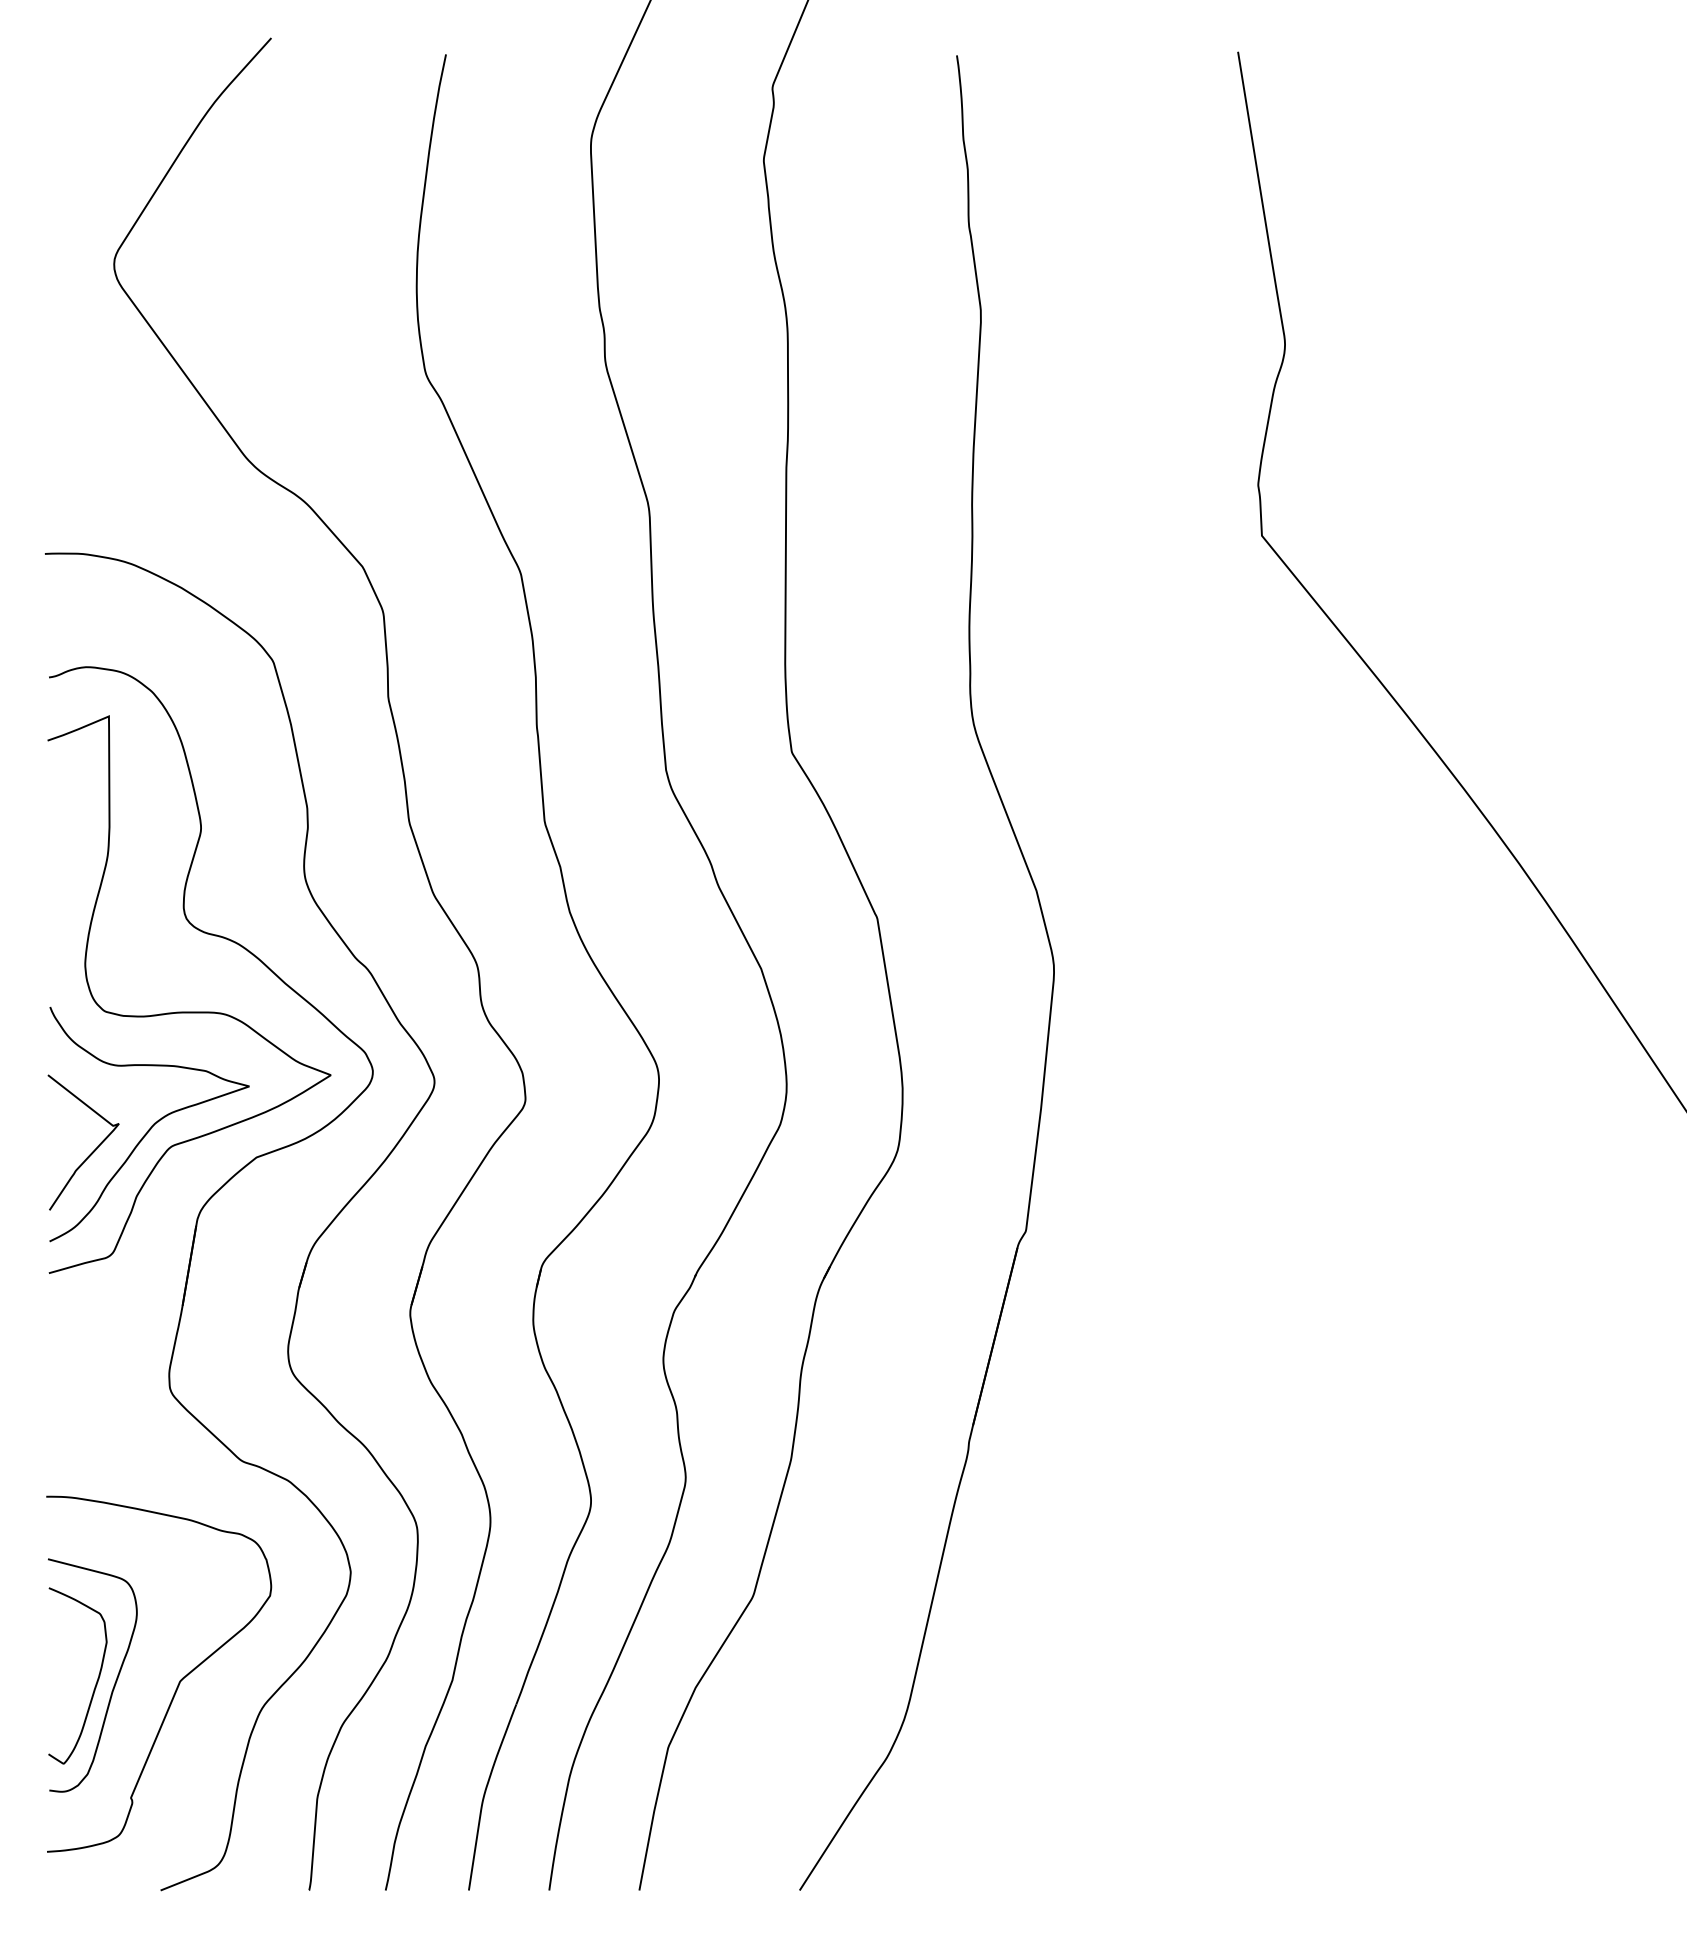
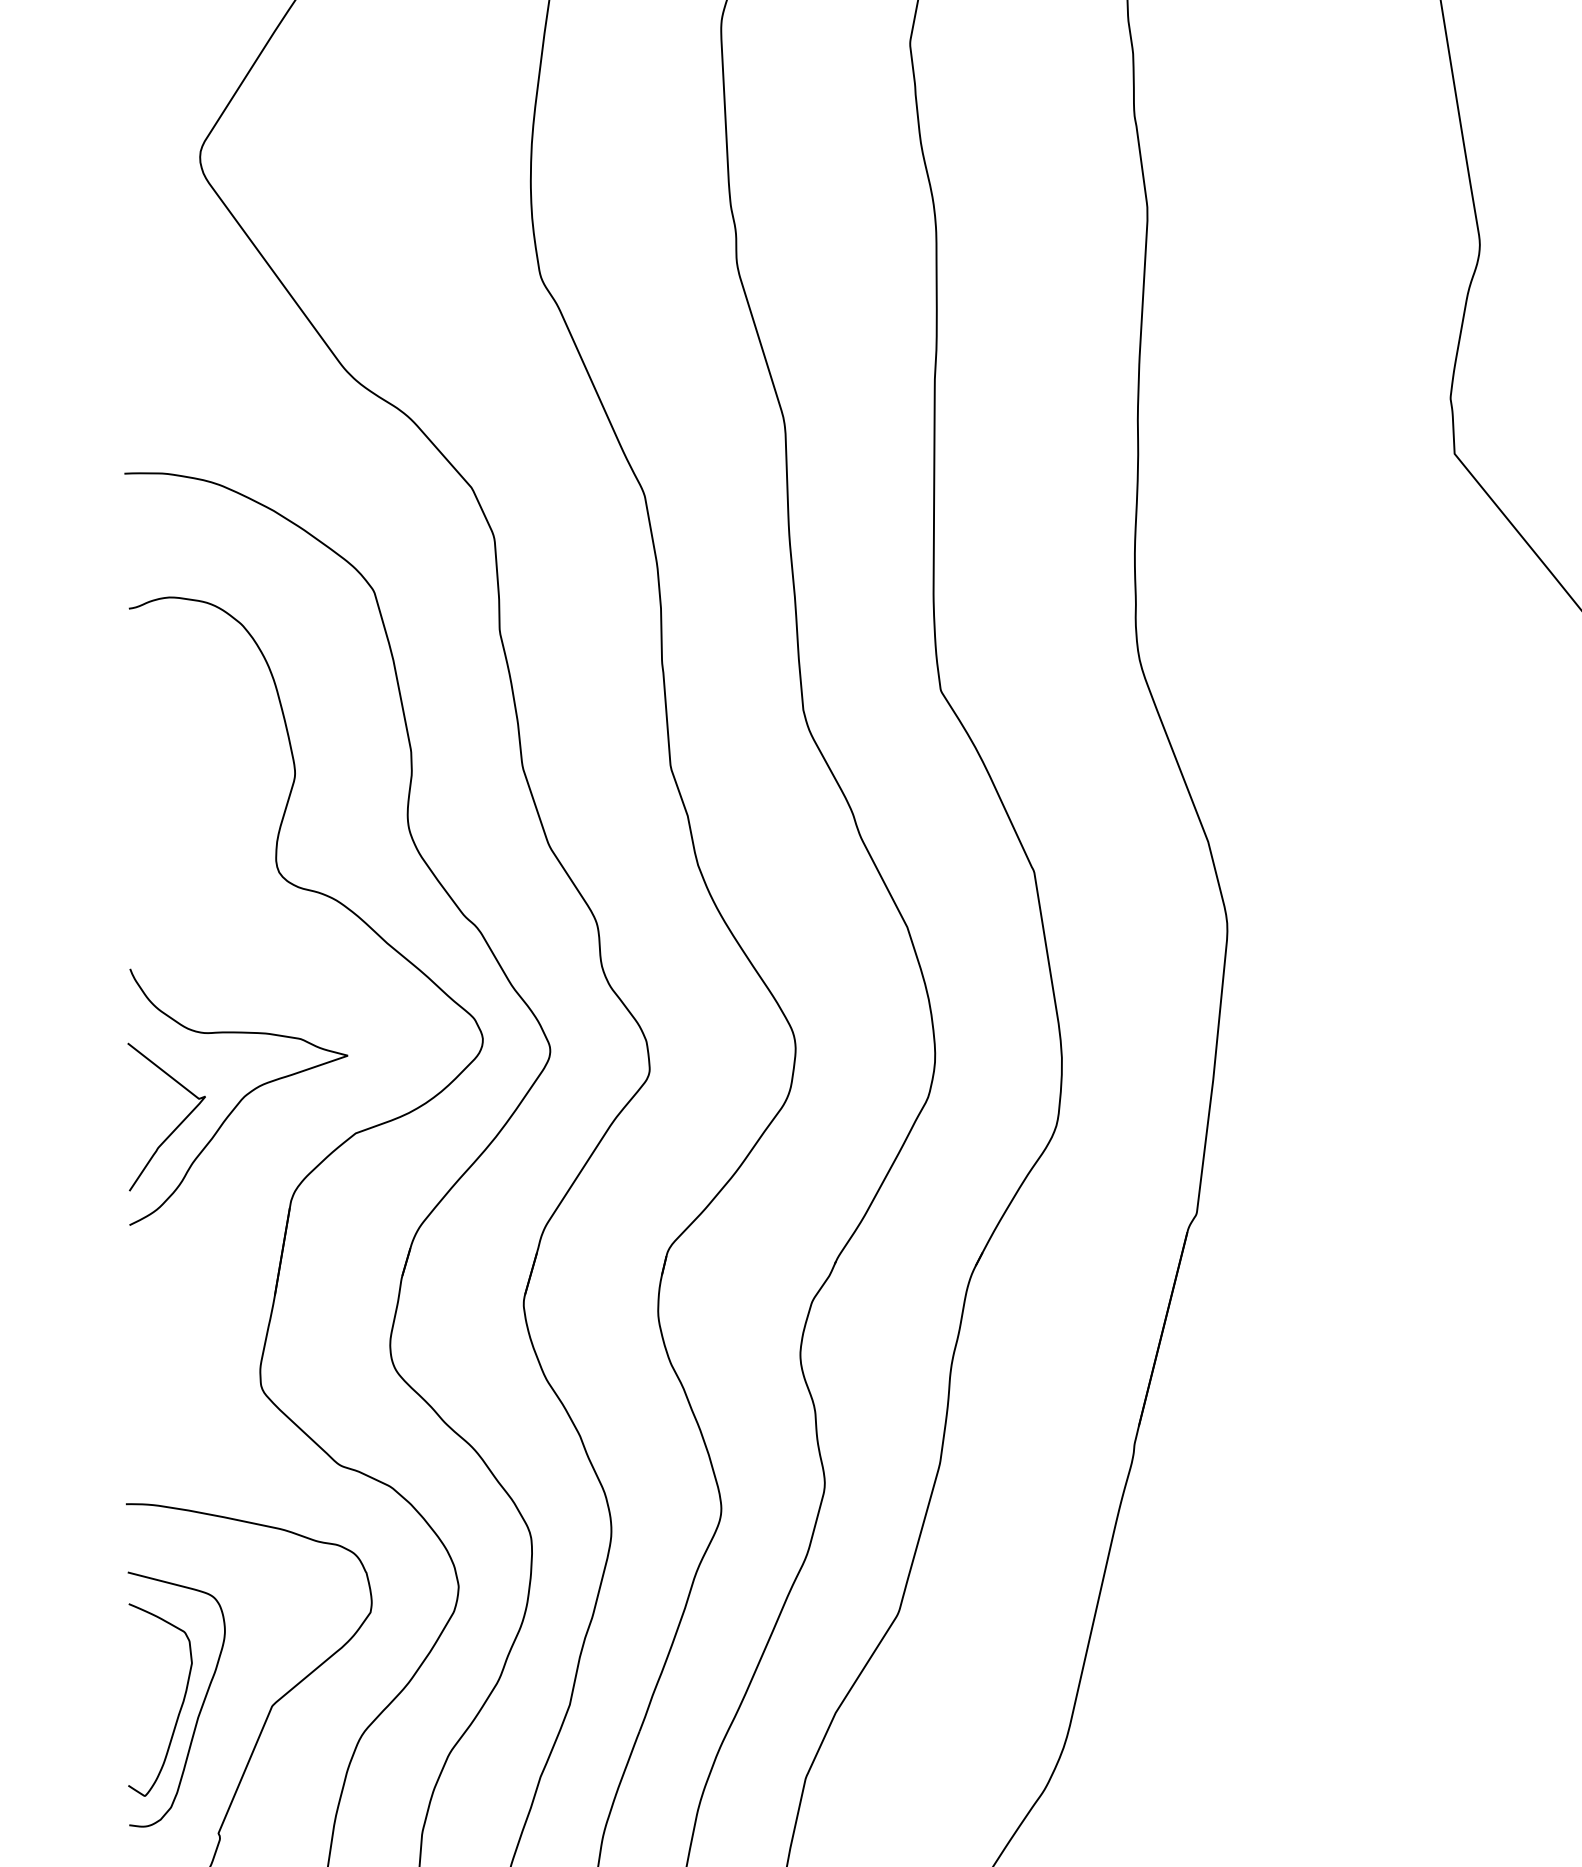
curve: (189, 1011) -> (282, 973), removed

